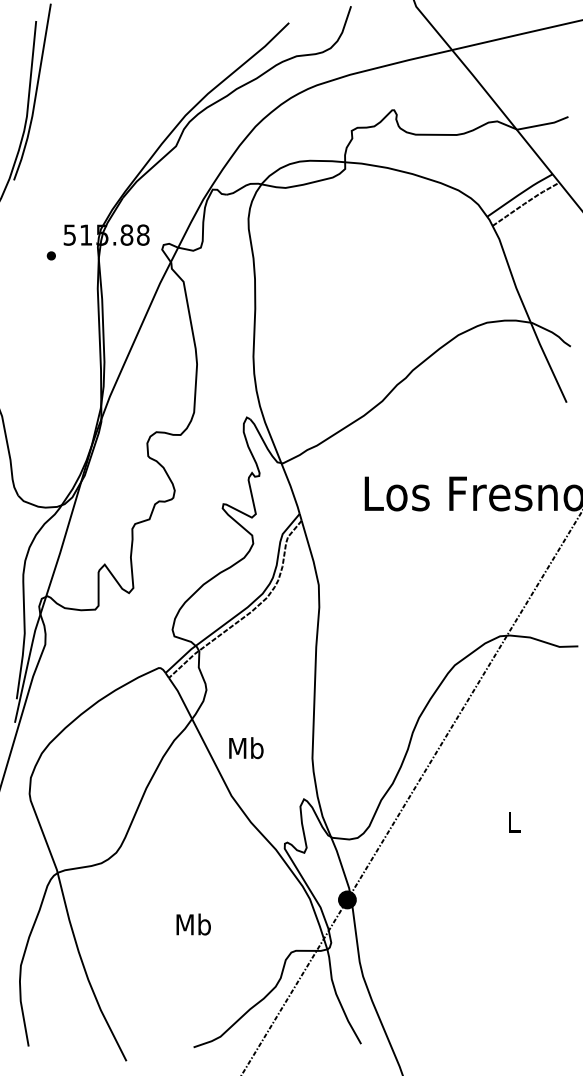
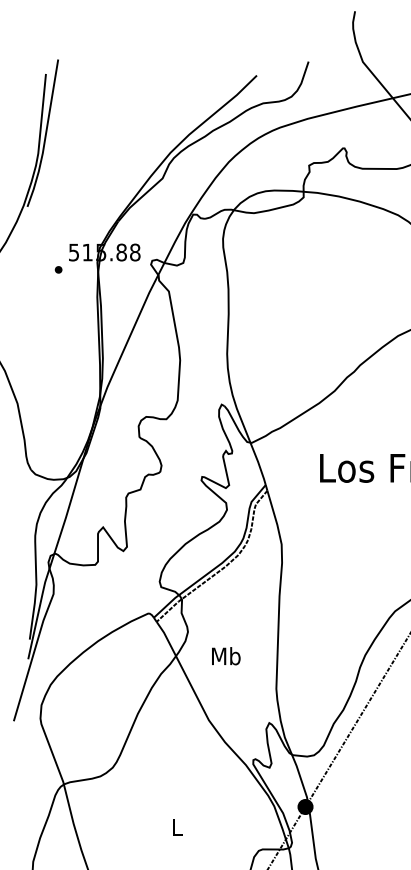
text: (246, 748) -> (226, 656), moved
text: (193, 924) -> (177, 827), Mb -> L

